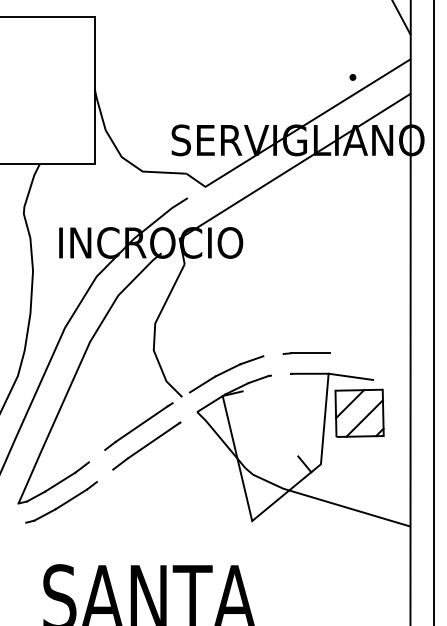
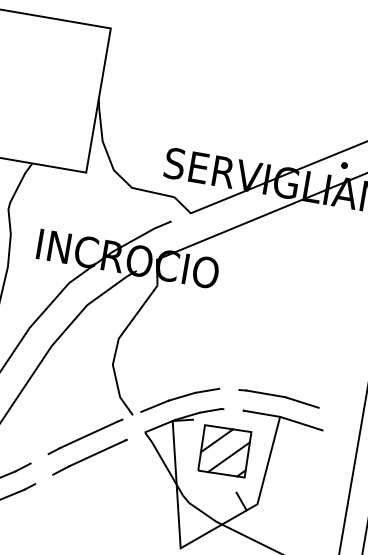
part: (352, 77) -> (344, 165), moved
line: (347, 355) -> (301, 402), added
part: (359, 412) -> (224, 450), moved

